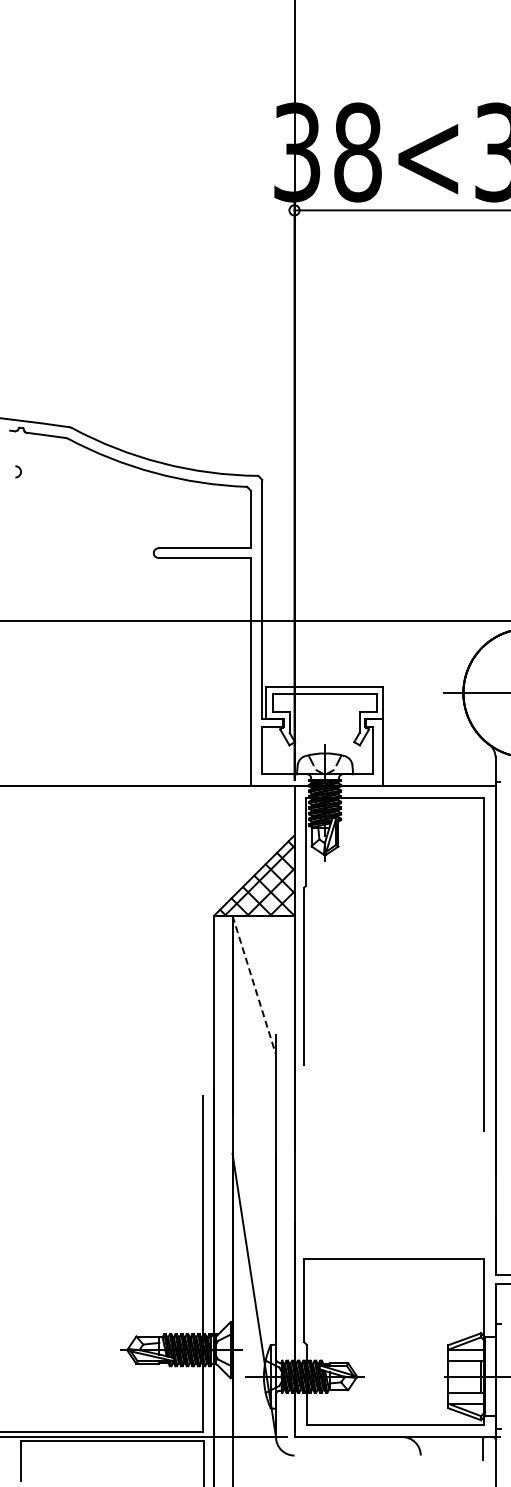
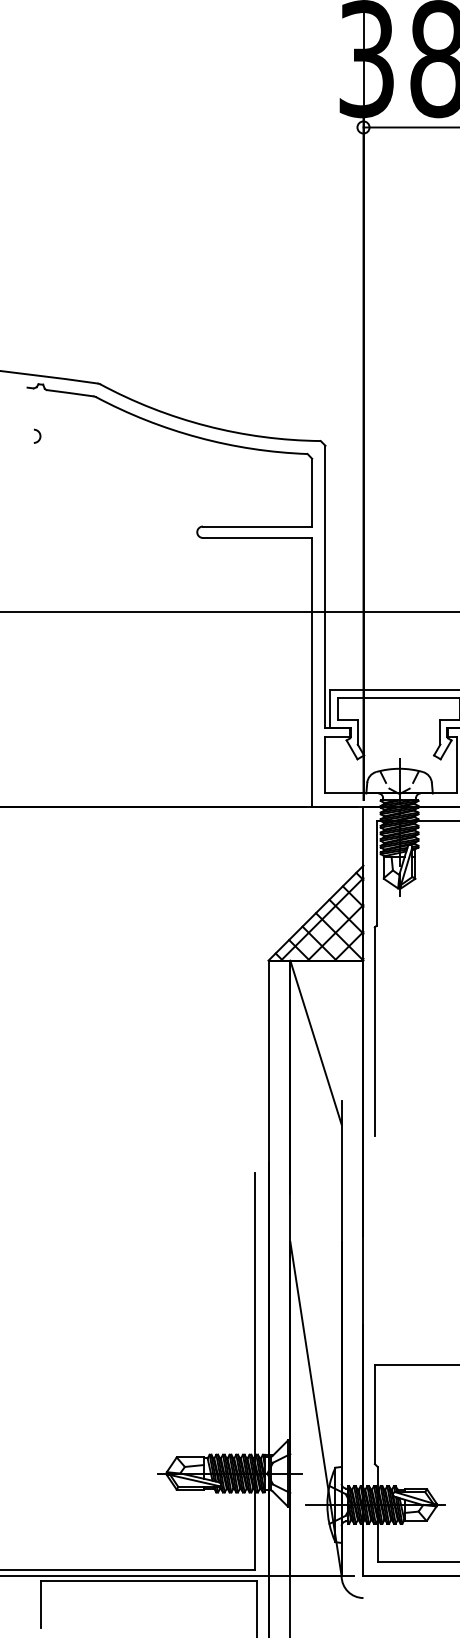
line: (254, 985) -> (316, 1042), dashed -> solid

